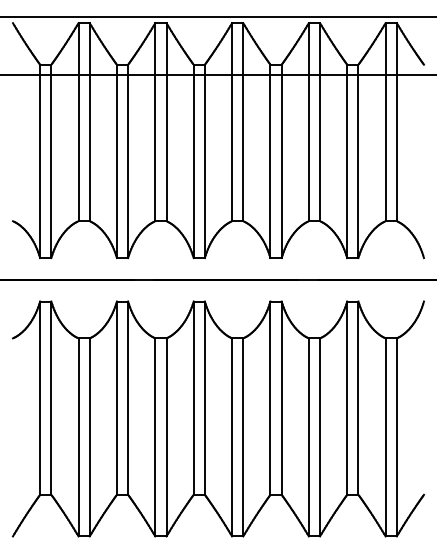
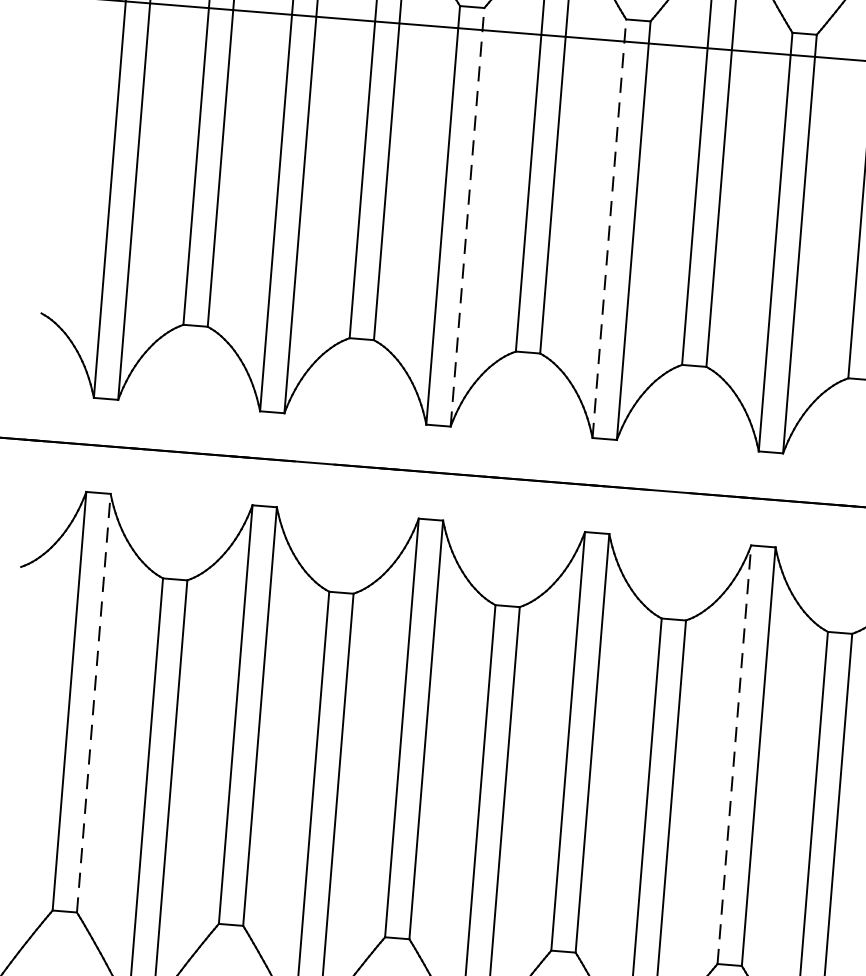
line: (204, 161) -> (466, 217), solid -> dashed
line: (270, 161) -> (609, 228), solid -> dashed
line: (51, 398) -> (94, 703), solid -> dashed
line: (347, 398) -> (734, 755), solid -> dashed

